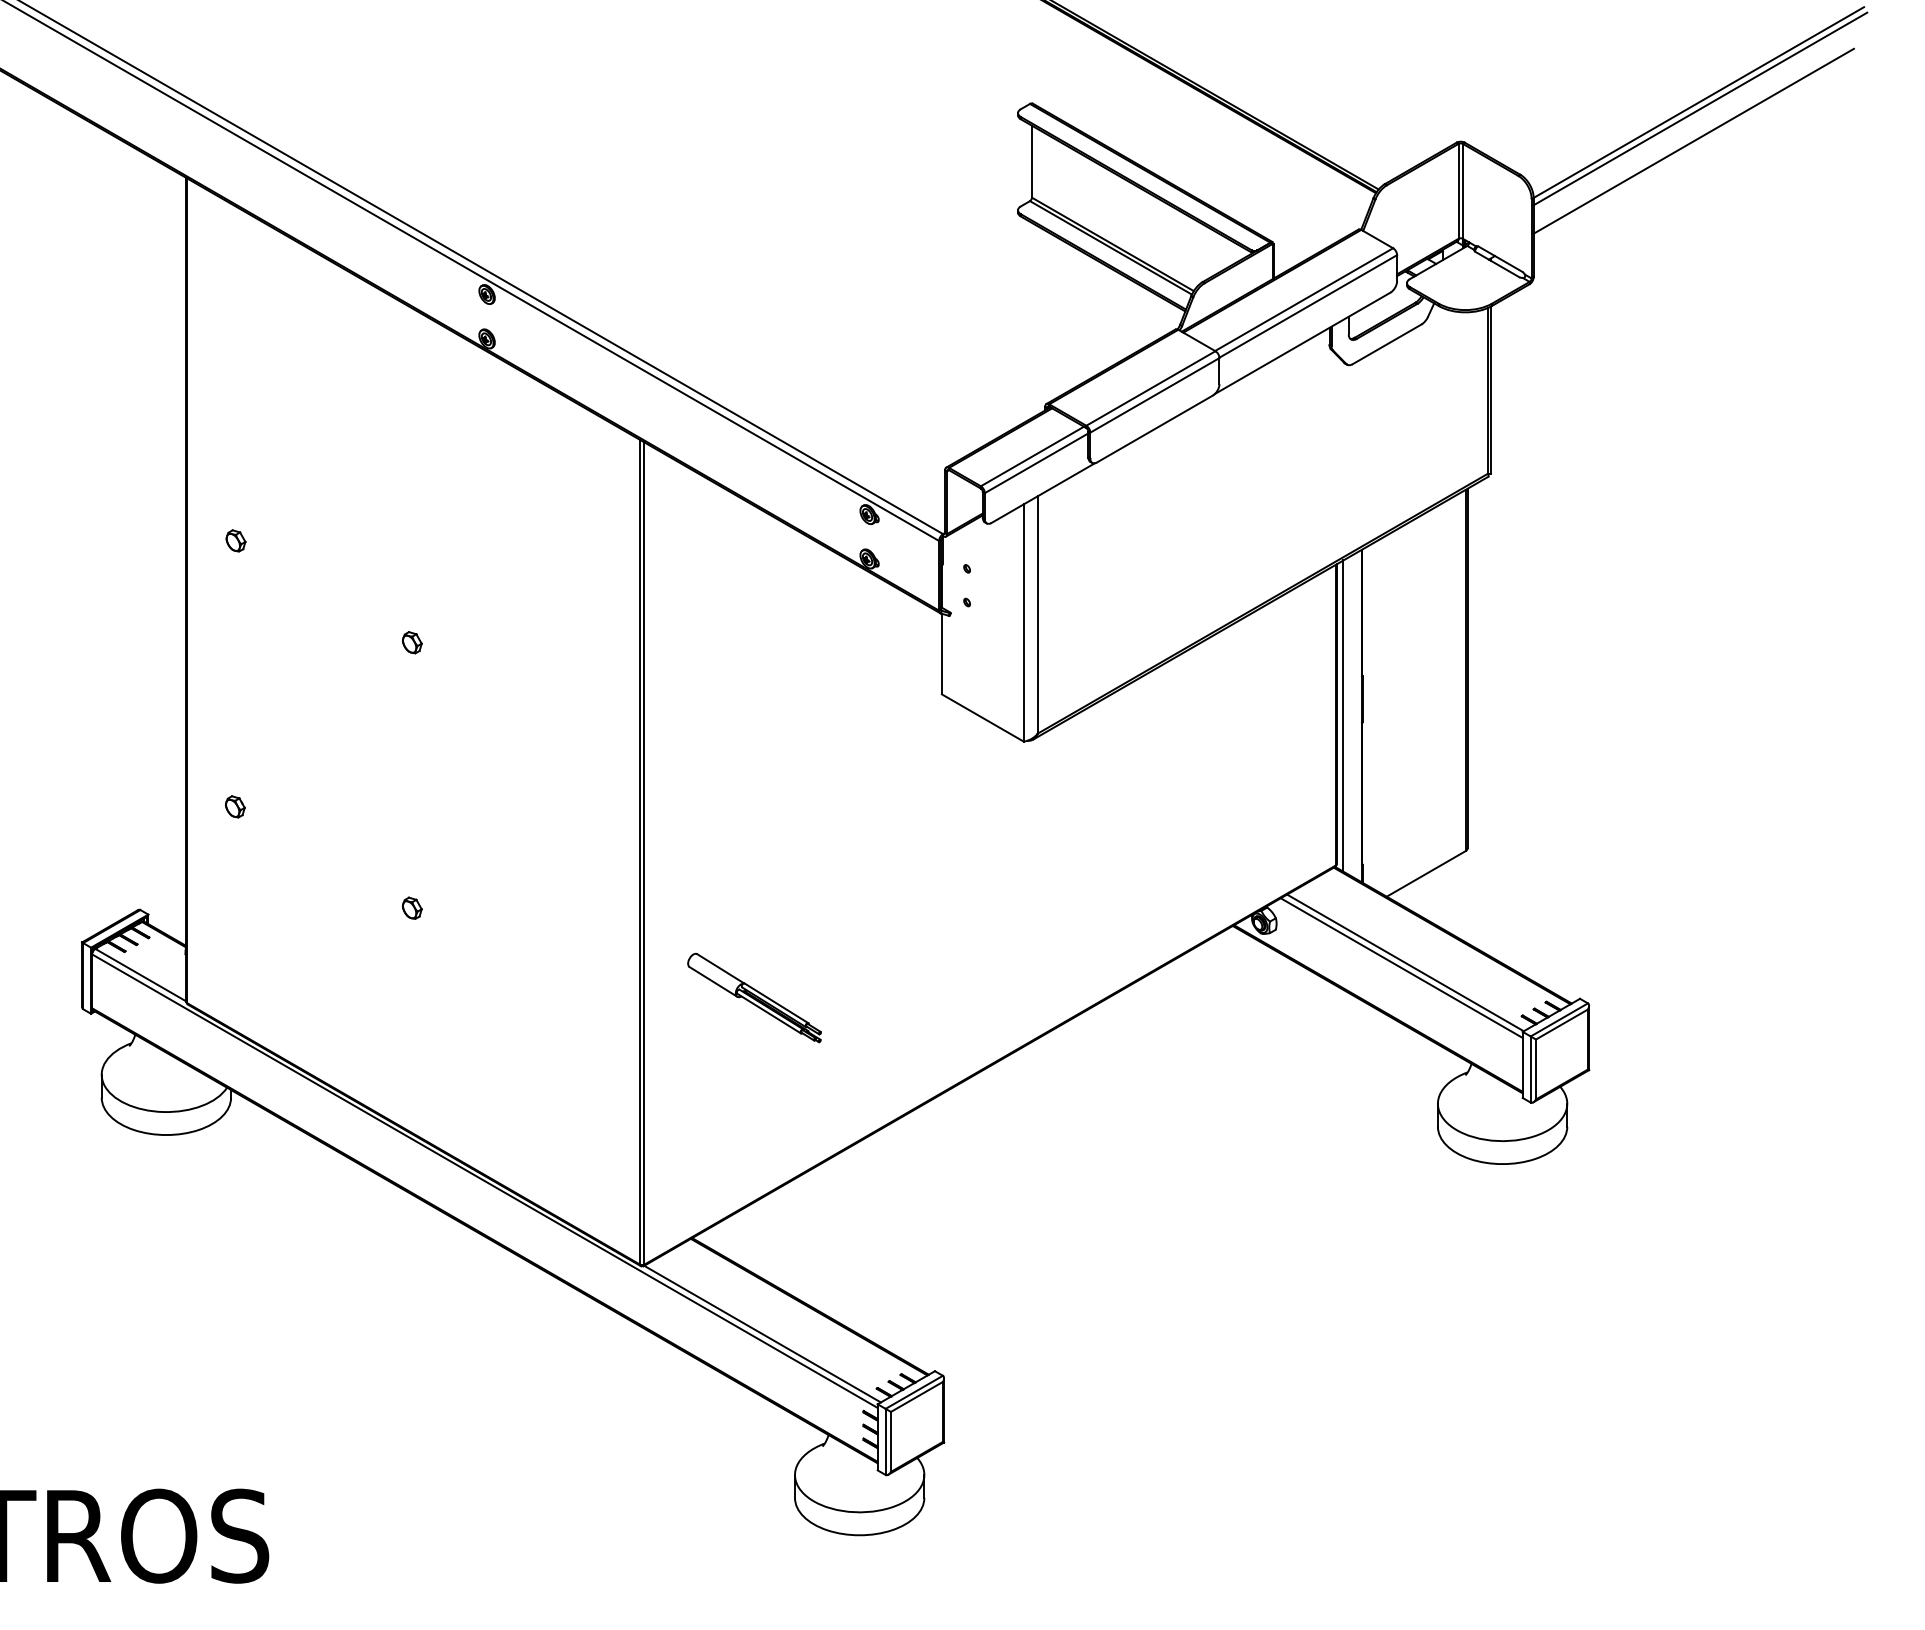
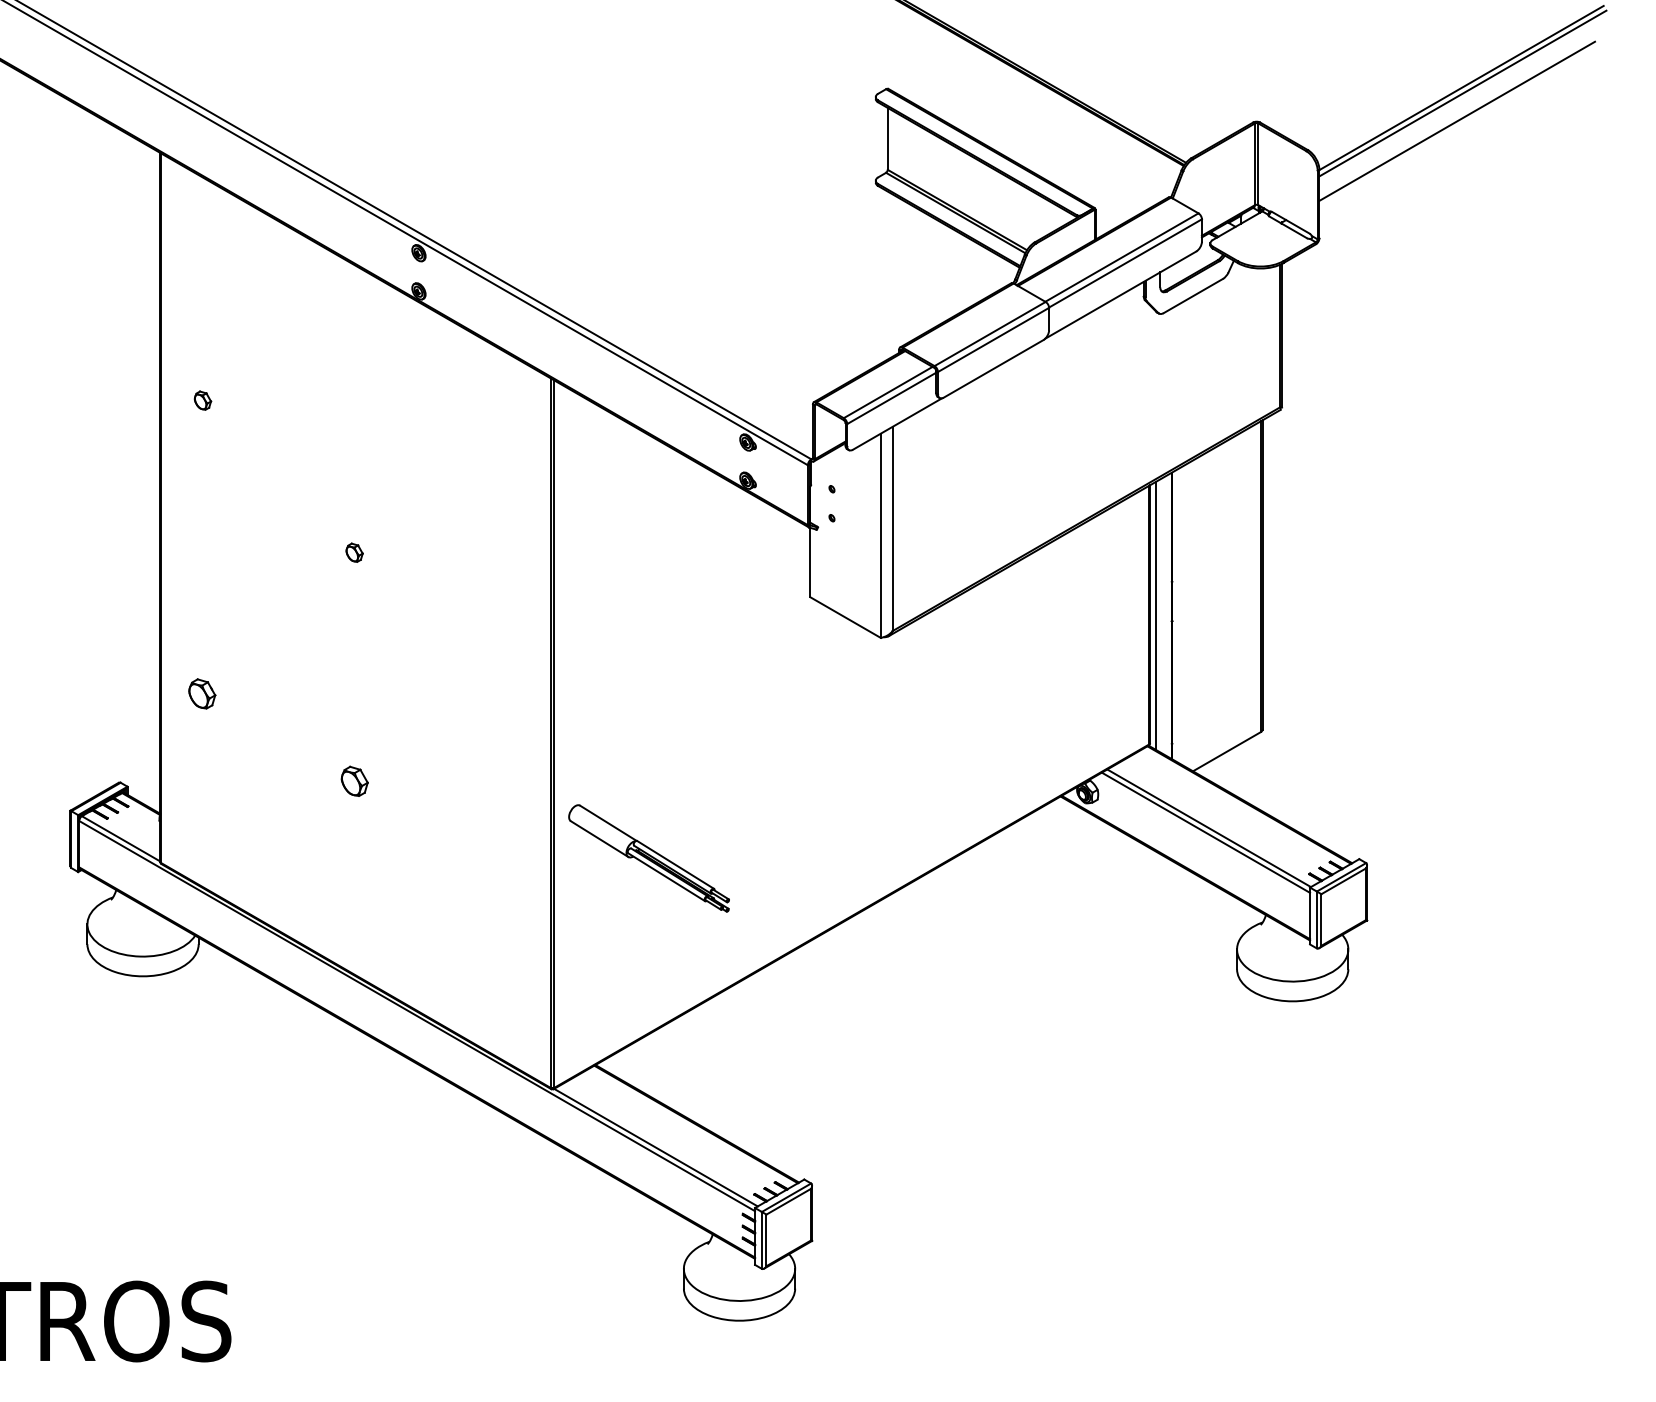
part: (235, 540) -> (202, 400), moved
part: (235, 806) -> (202, 693), size x1.6
part: (411, 907) -> (353, 780), size x1.6
part: (754, 997) -> (649, 858), size x1.4

